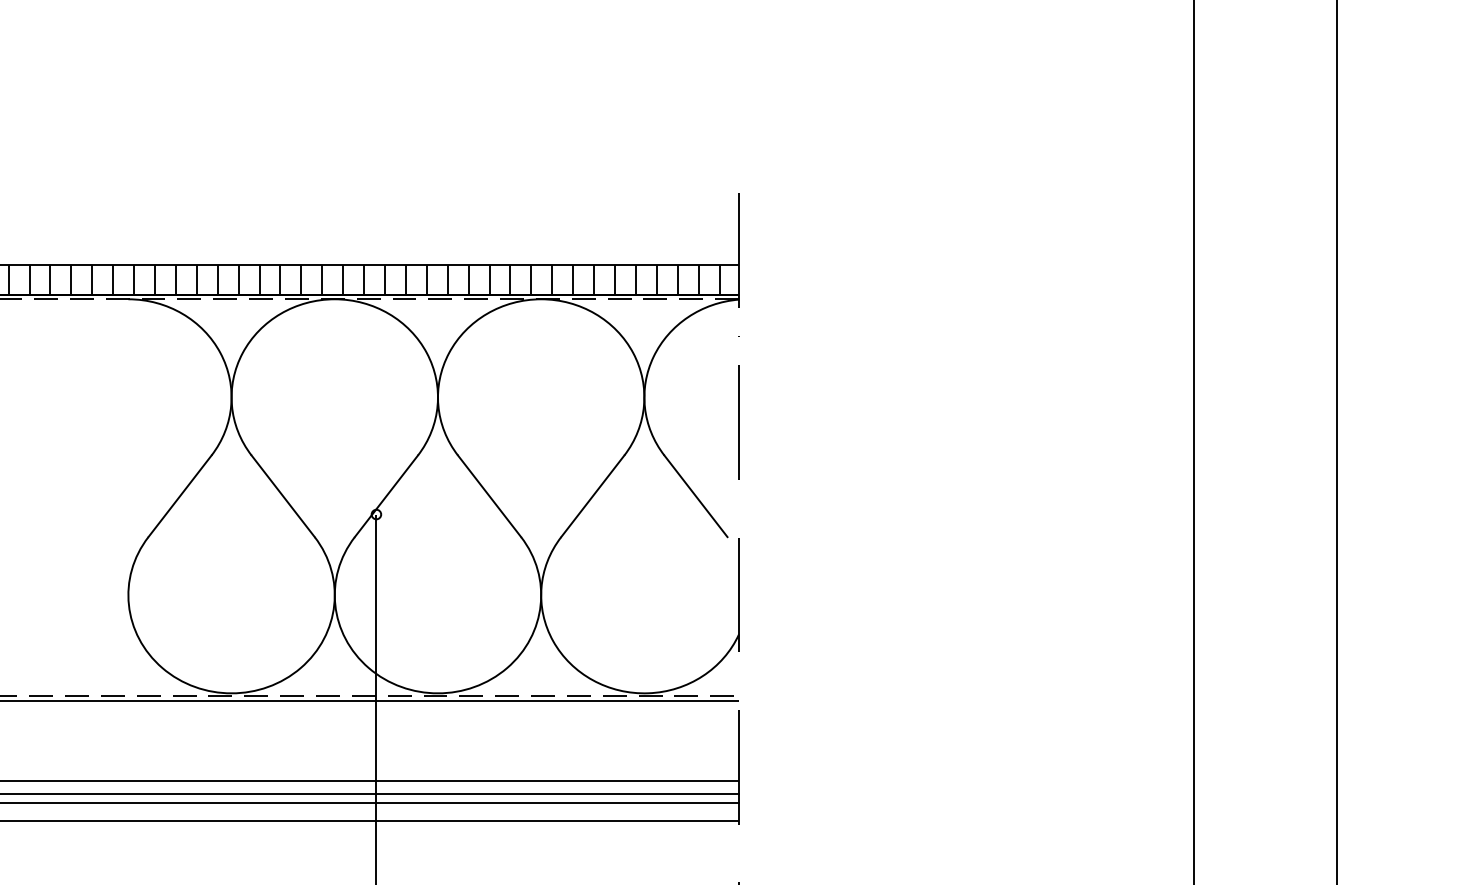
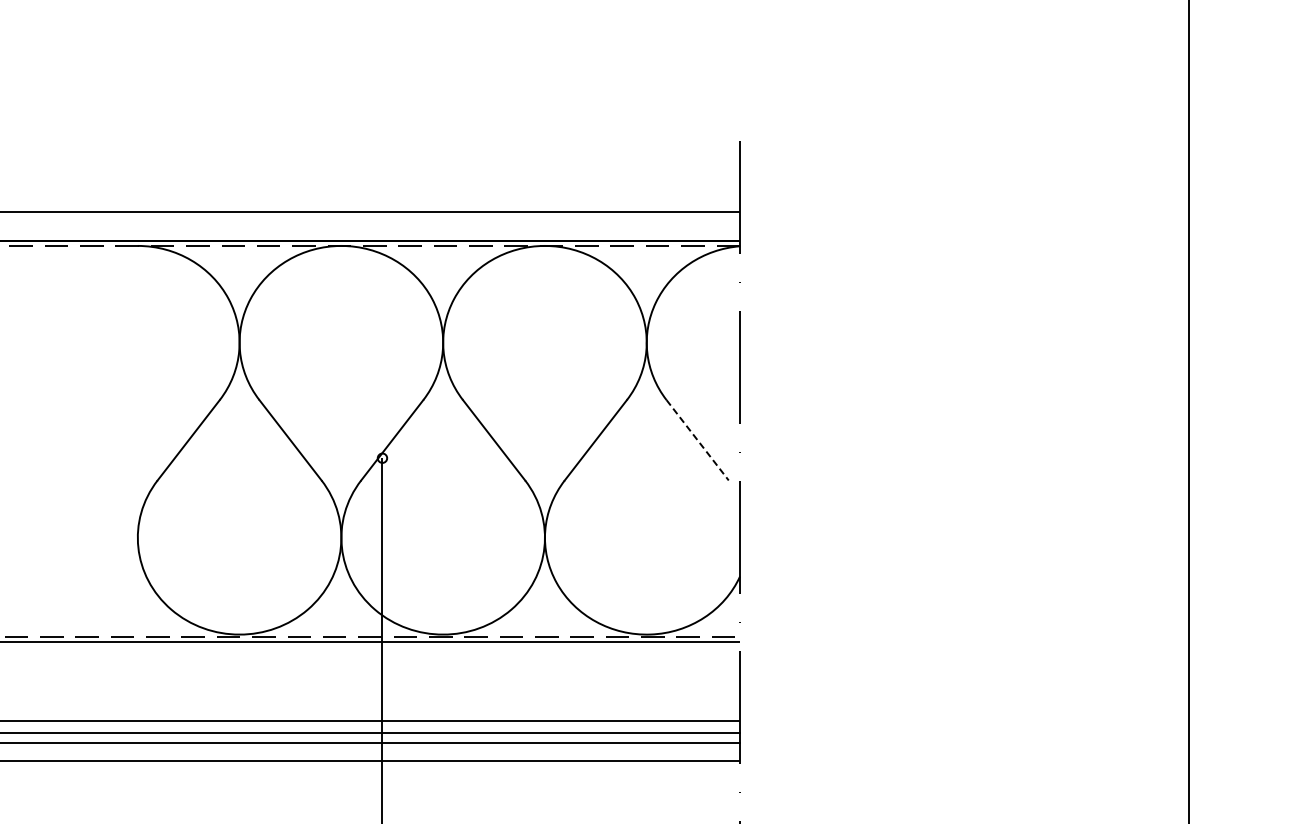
hatch: (363, 279) -> (369, 226), removed
line: (695, 496) -> (697, 440), solid -> dashed

